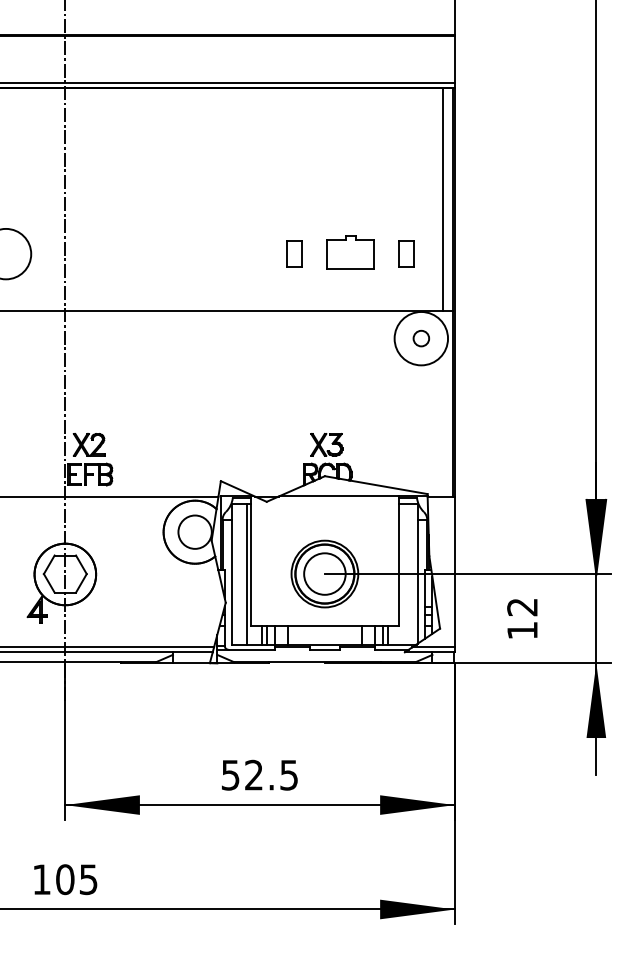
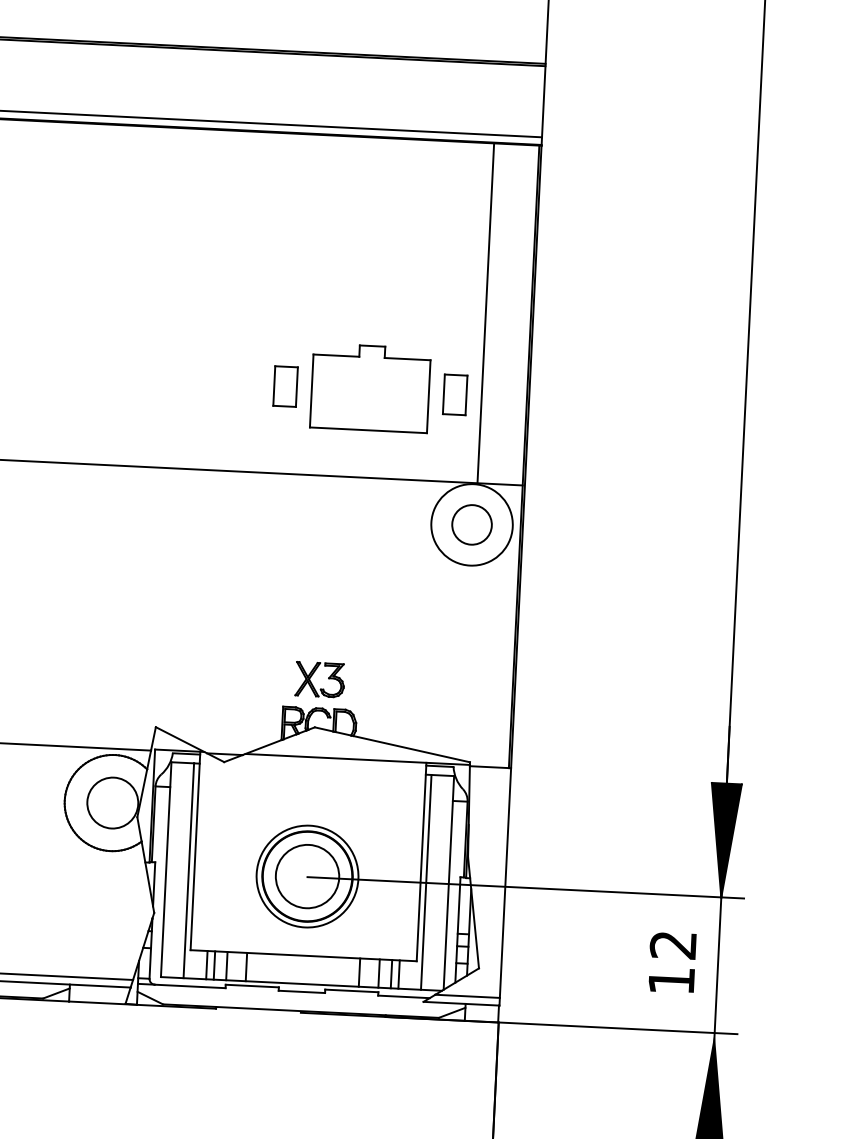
line: (442, 199) -> (485, 312), moved
part: (350, 252) -> (370, 388), size x1.67
circle: (421, 338) -> (472, 524), size x1.67
line: (402, 573) -> (425, 881), added
text: (522, 618) -> (672, 962), moved

